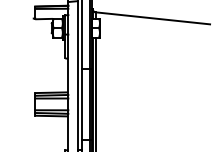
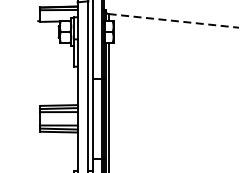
line: (152, 18) -> (173, 21), solid -> dashed

